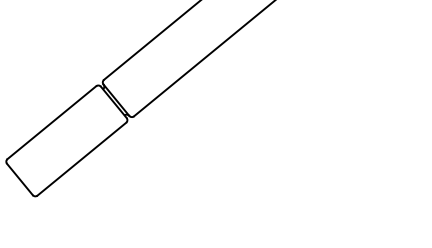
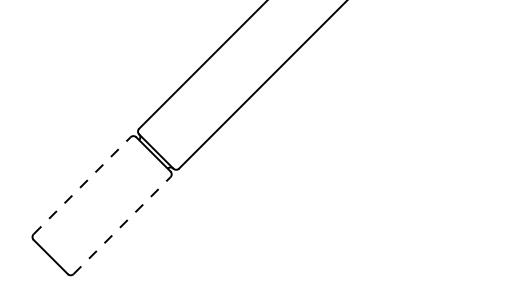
line: (52, 122) -> (82, 185), solid -> dashed
line: (82, 159) -> (122, 225), solid -> dashed

